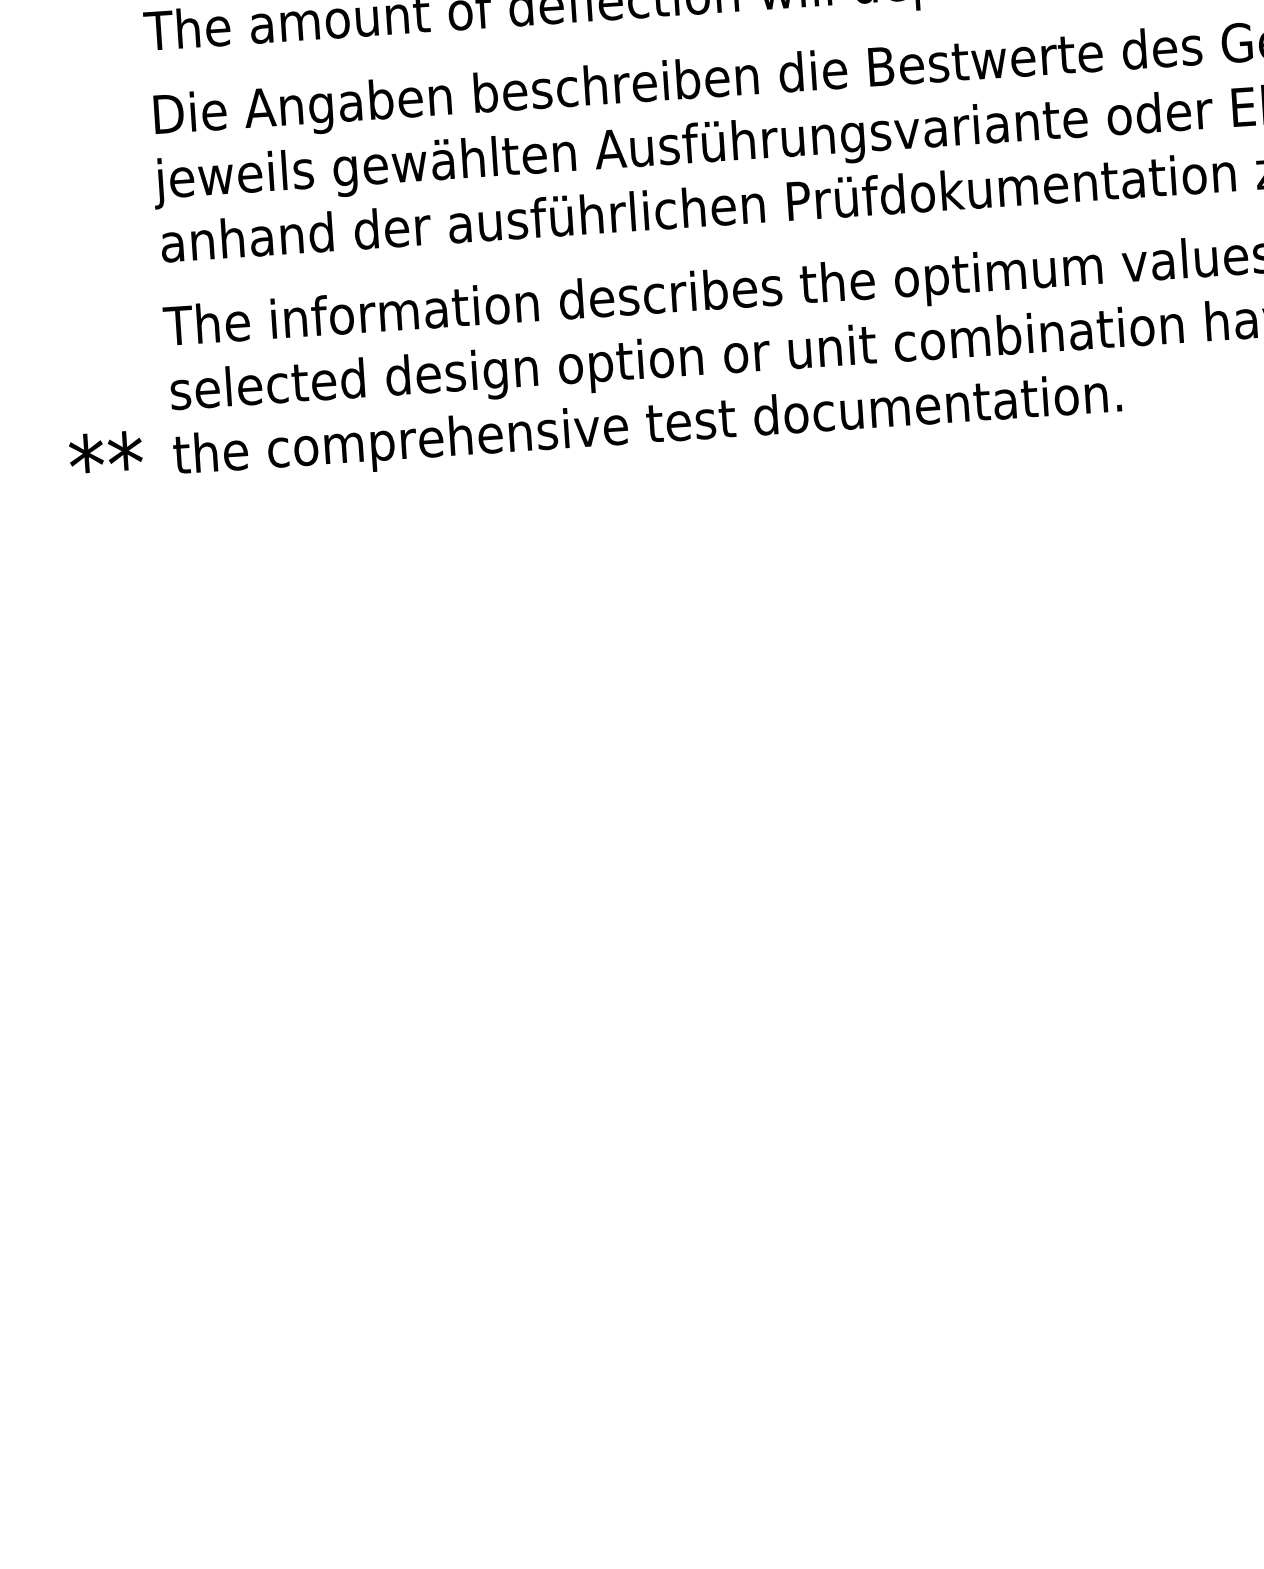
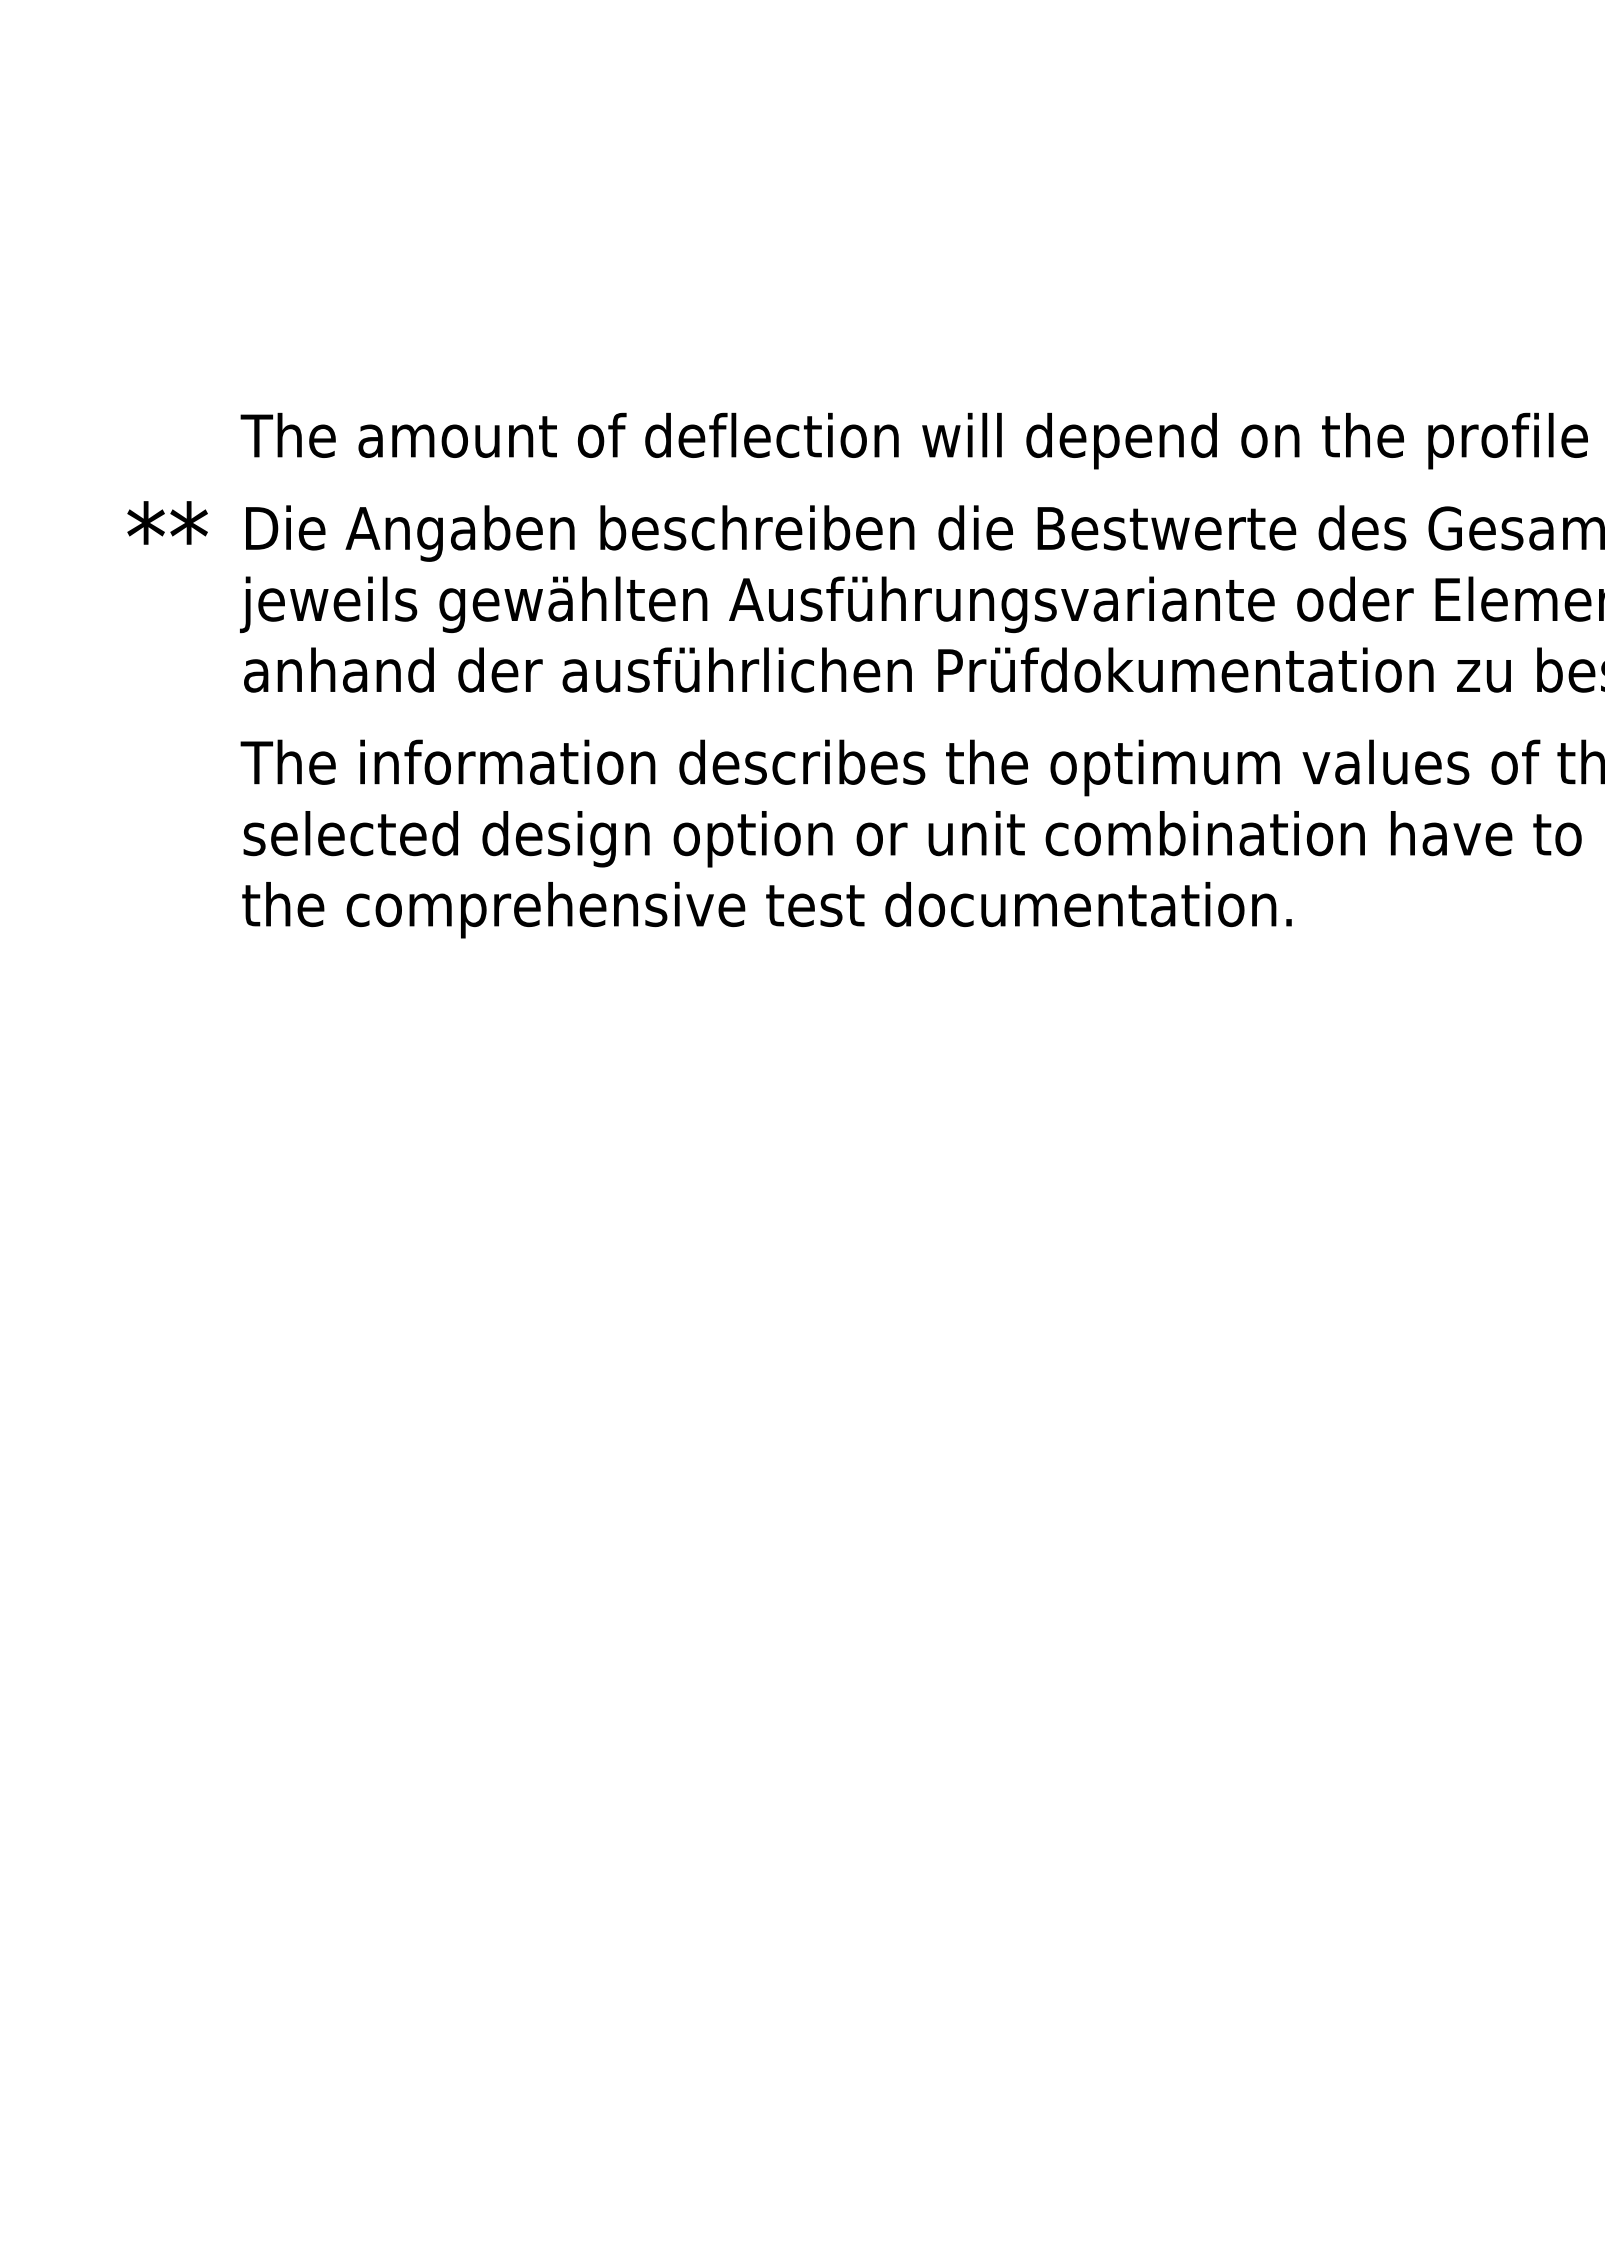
text: (105, 451) -> (167, 522), moved

